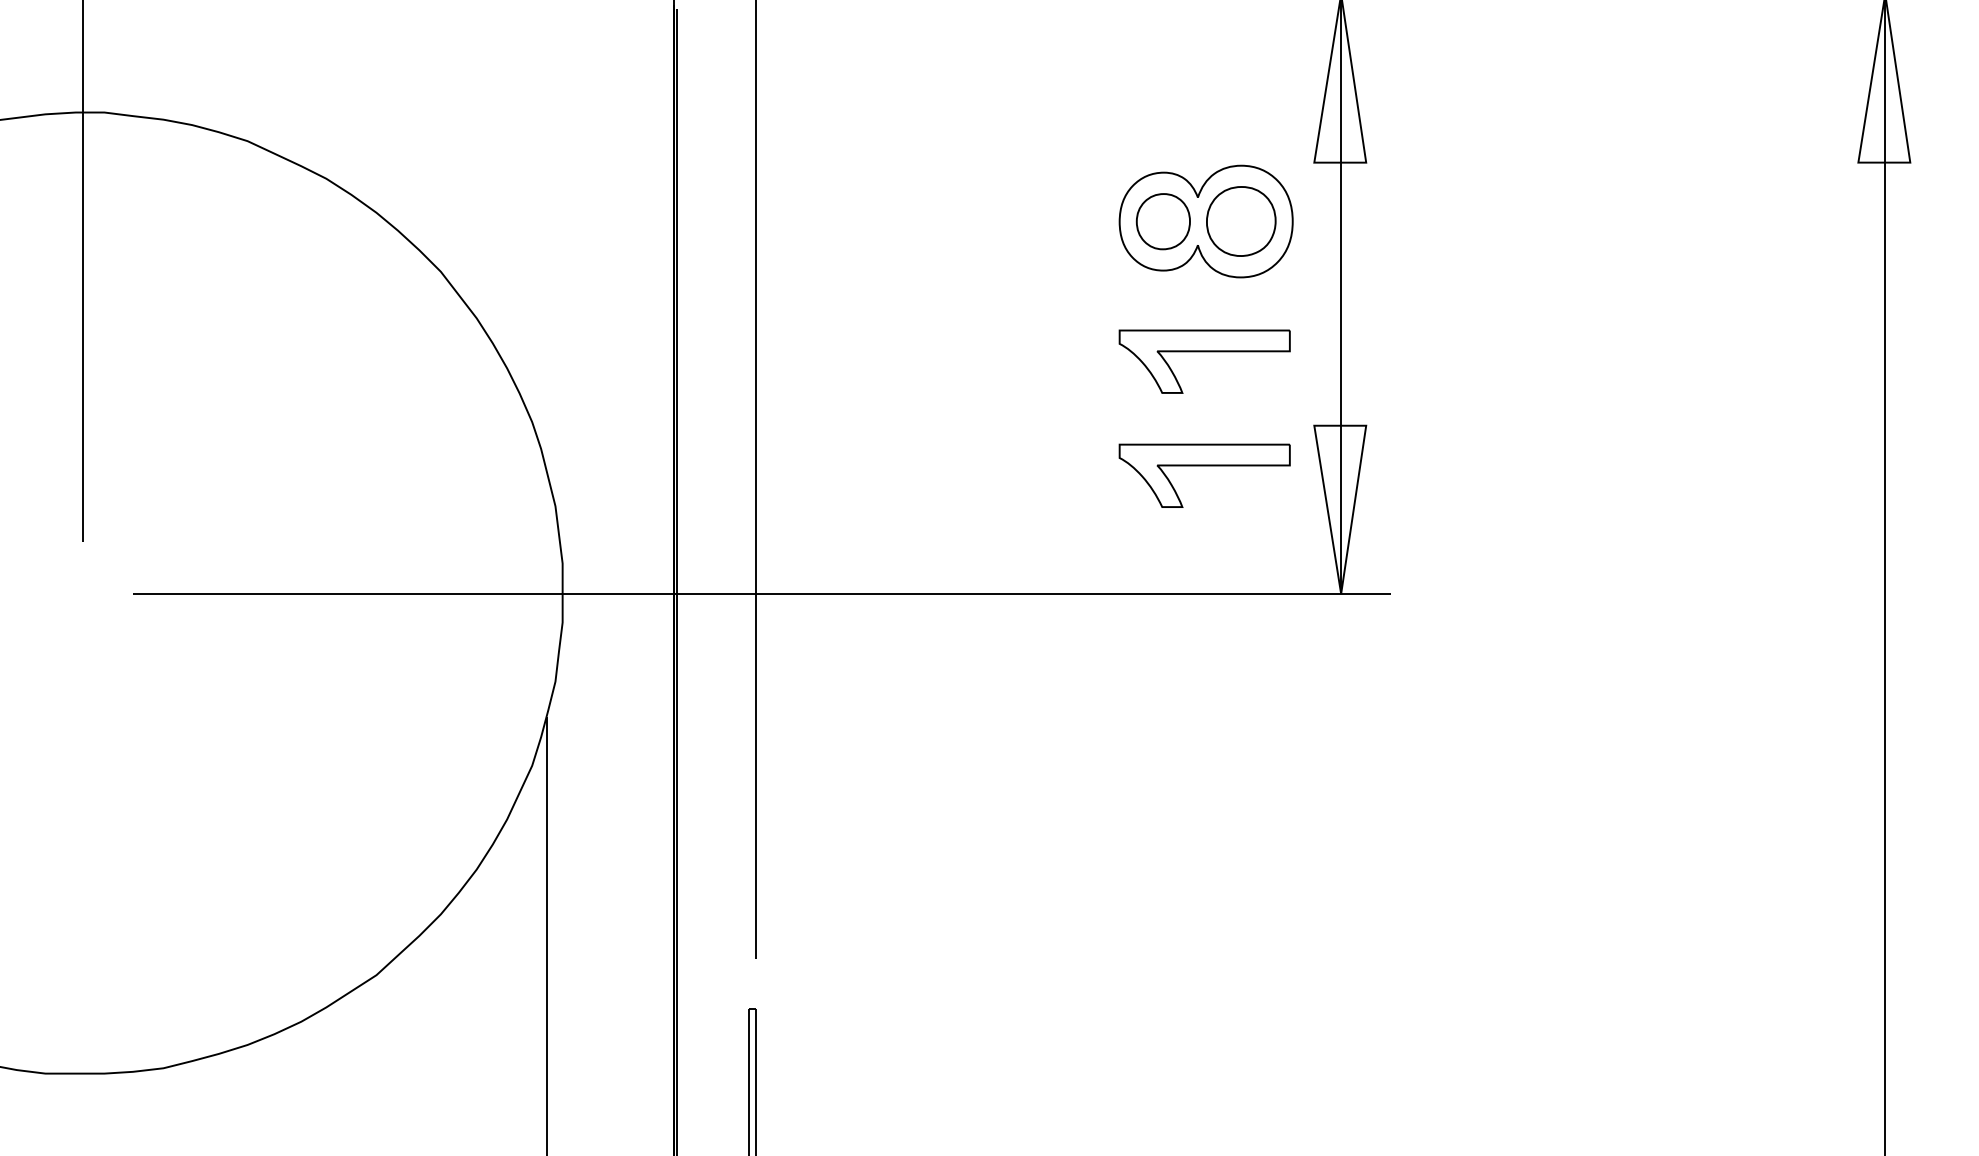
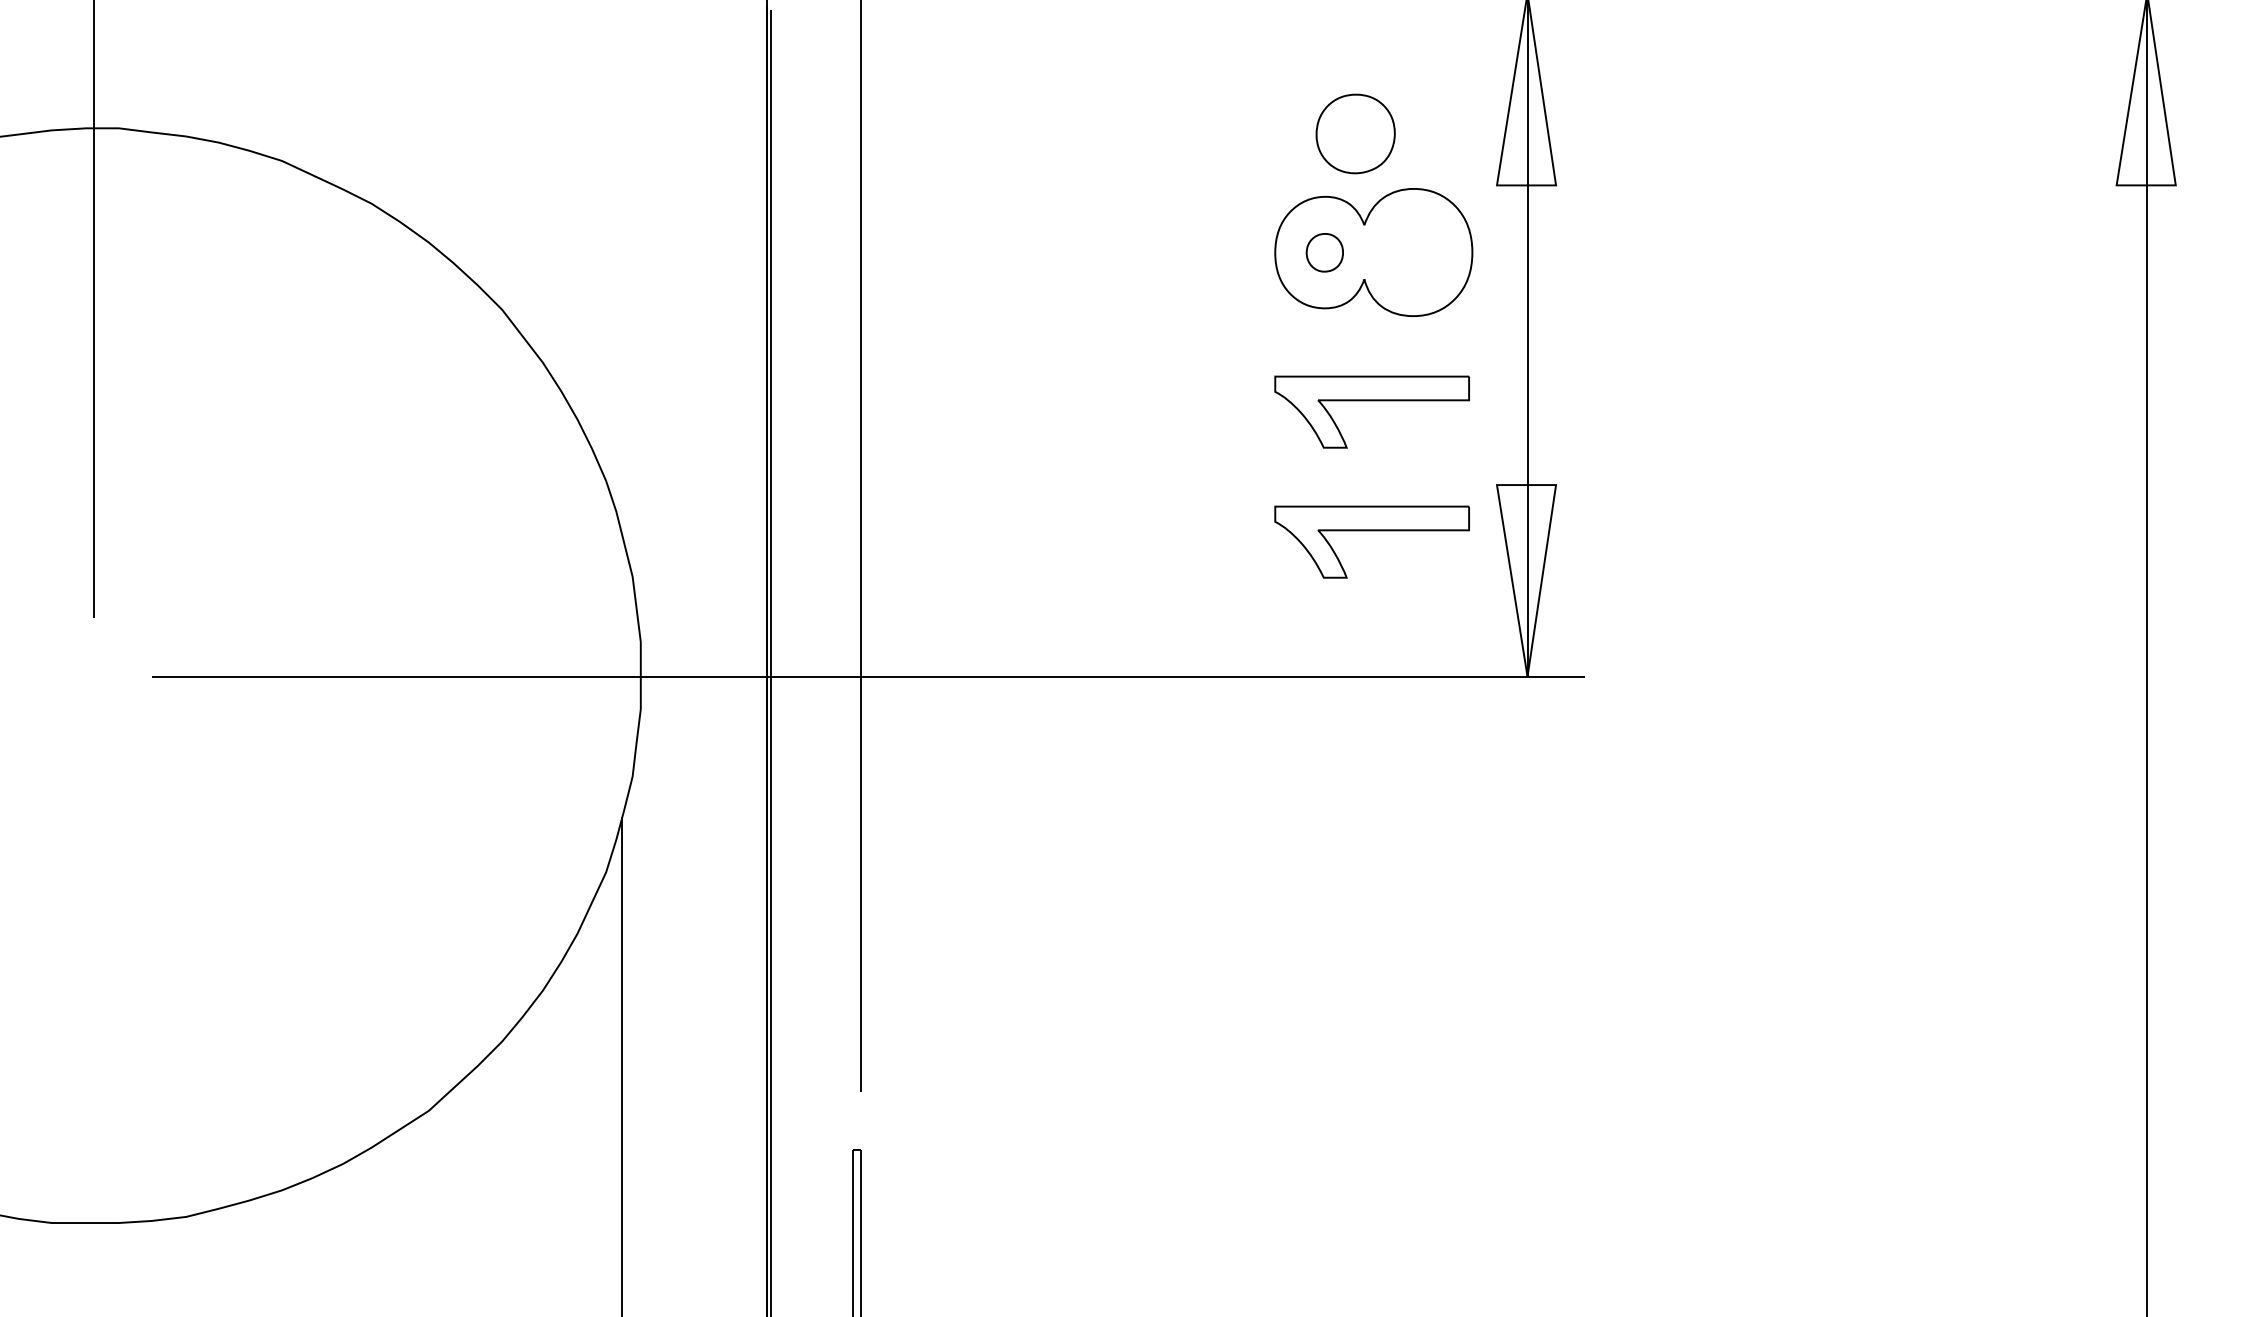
part: (1162, 221) -> (1324, 252), size x0.6
part: (1241, 221) -> (1355, 133), moved

